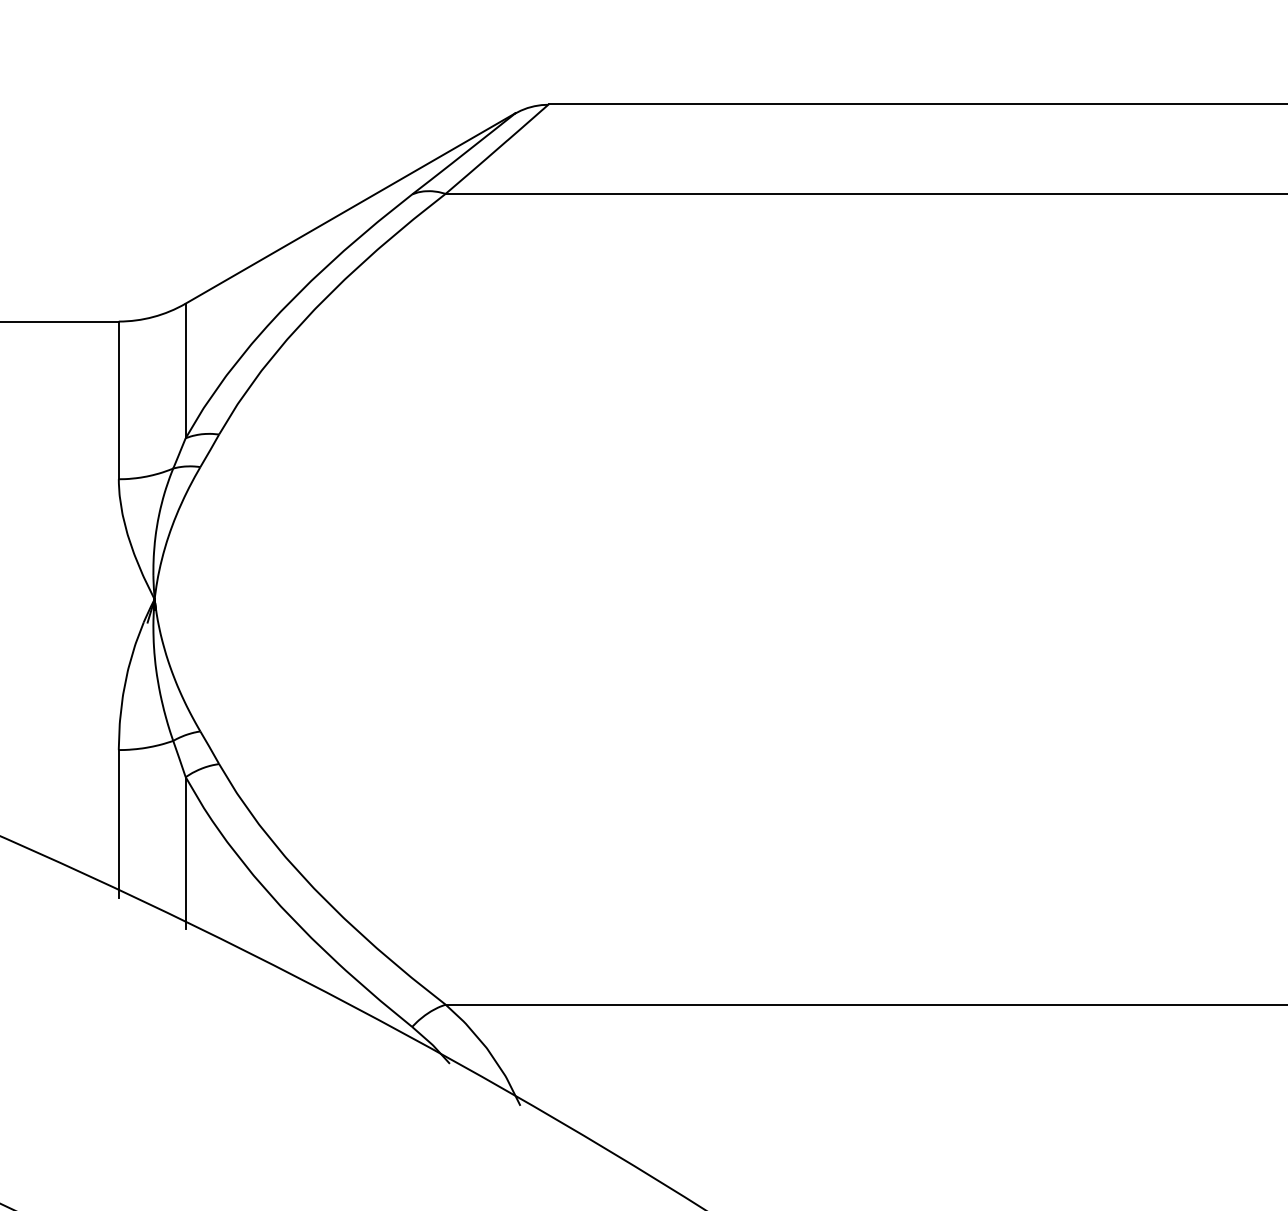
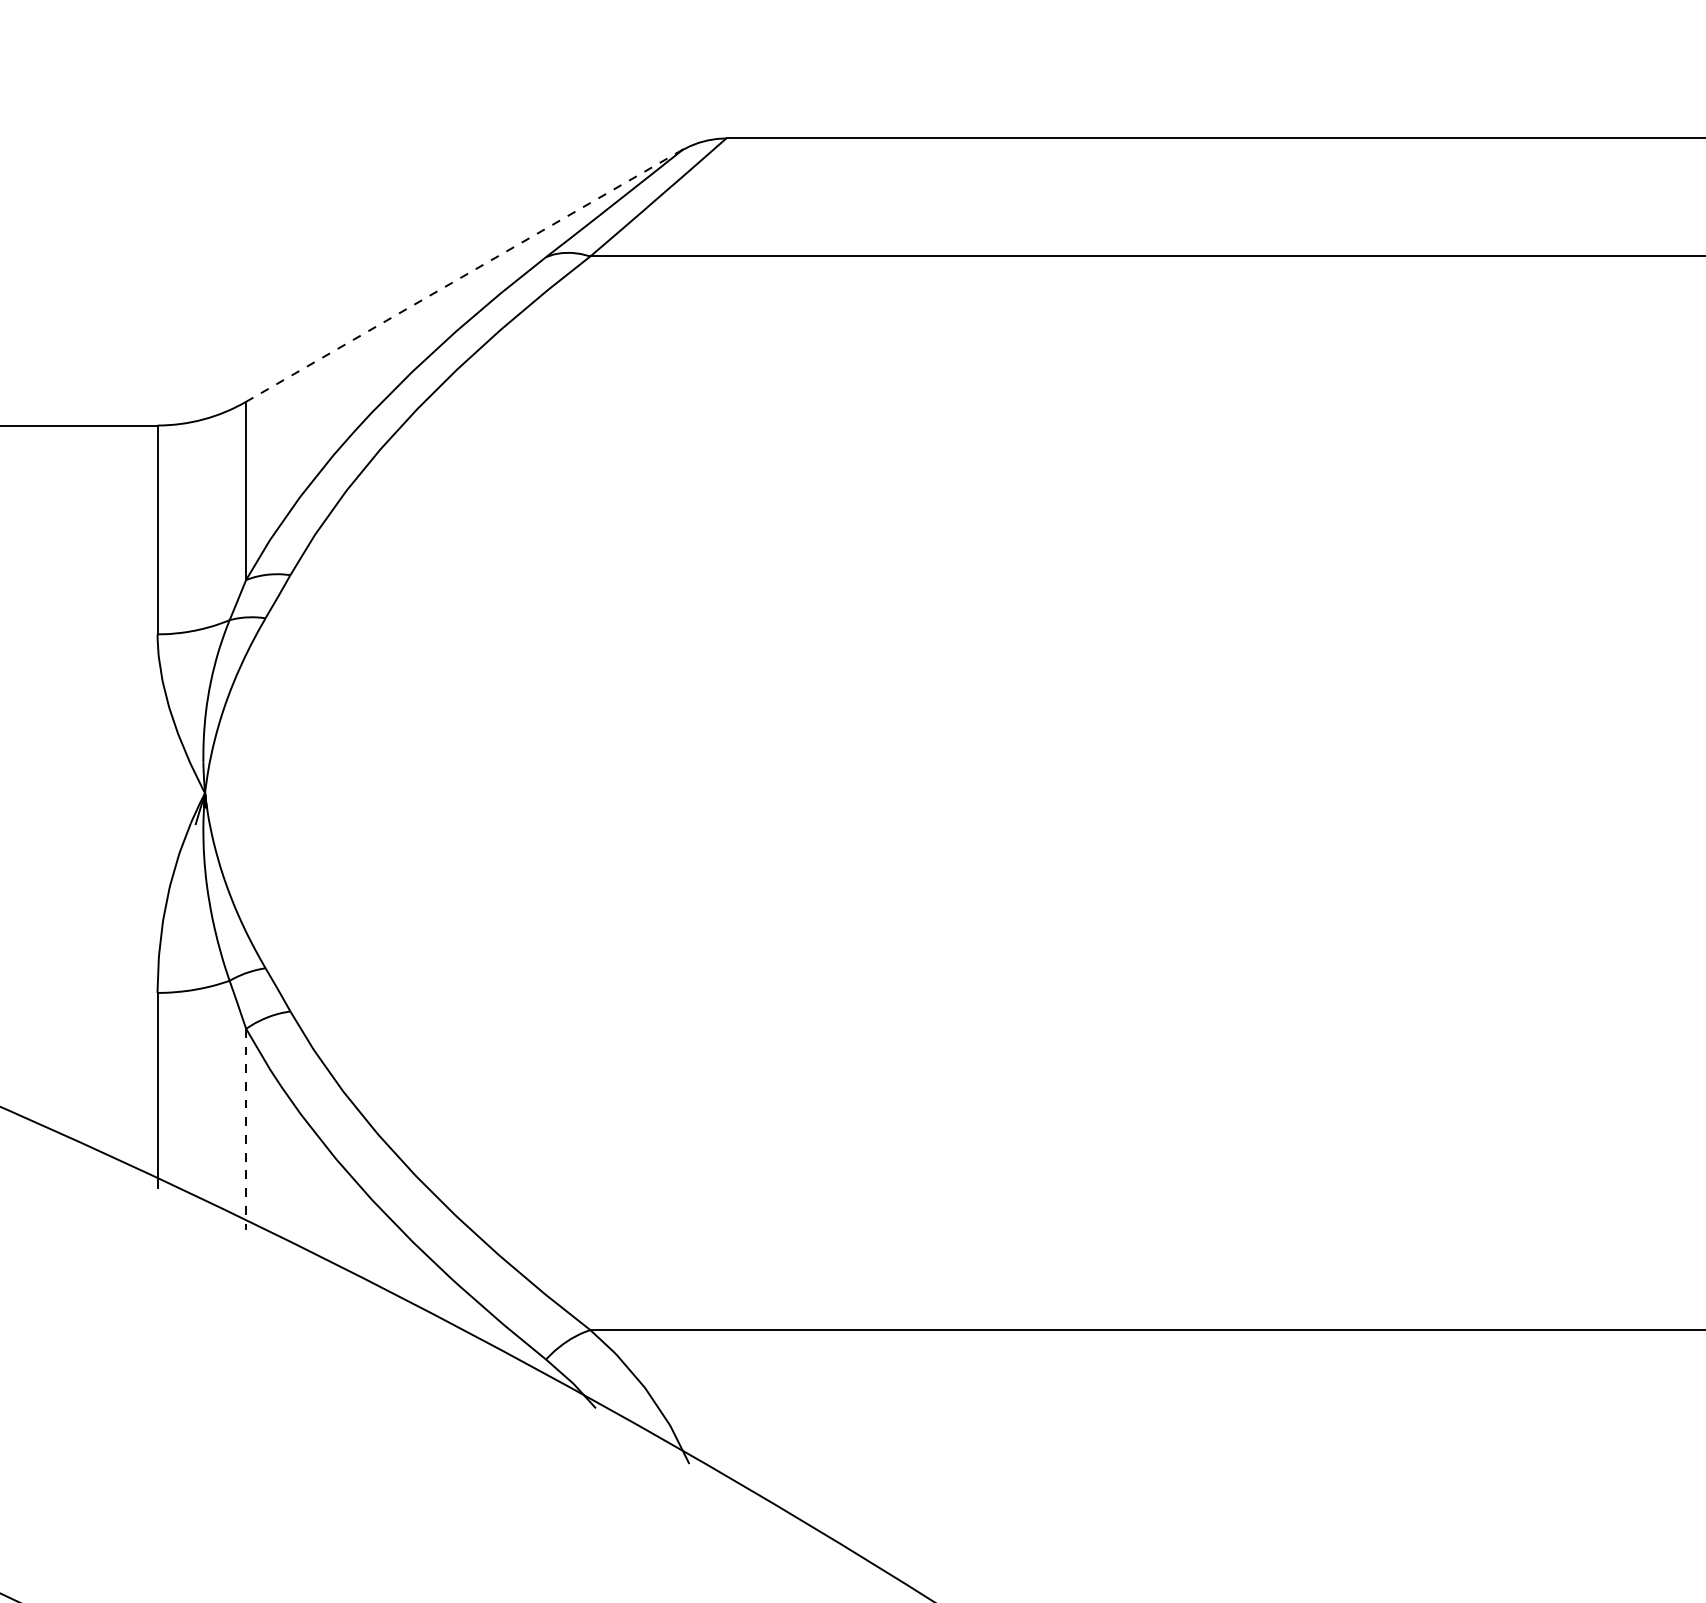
line: (350, 209) -> (464, 276), solid -> dashed
line: (185, 853) -> (246, 1129), solid -> dashed

